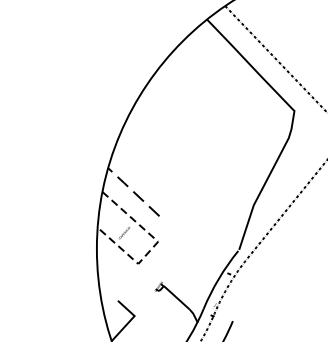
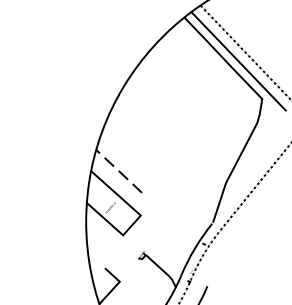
line: (267, 68) -> (238, 61), added
line: (154, 246) -> (137, 219), dashed -> solid

